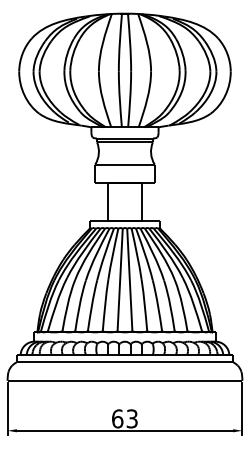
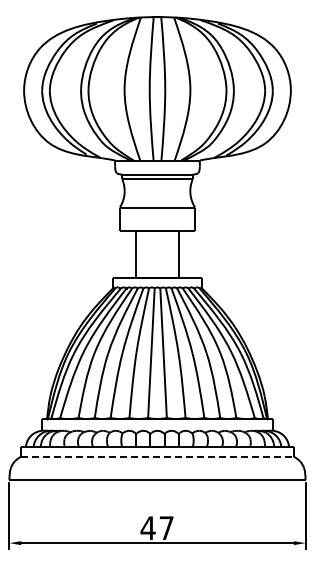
line: (125, 362) -> (157, 456), solid -> dashed
text: (124, 419) -> (156, 528), 63 -> 47

